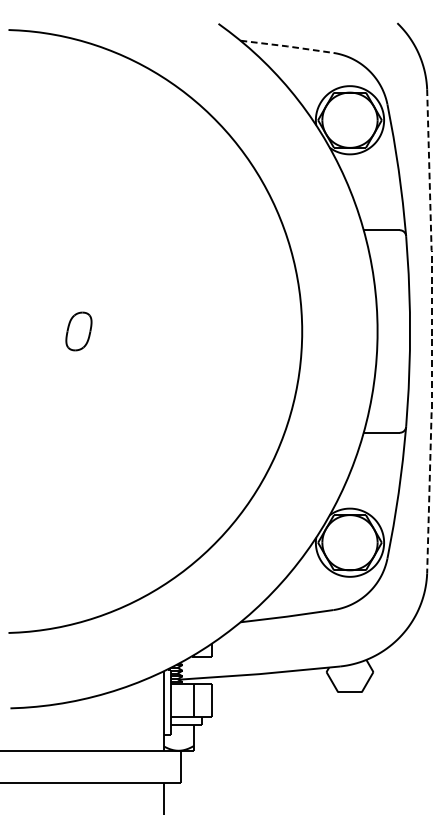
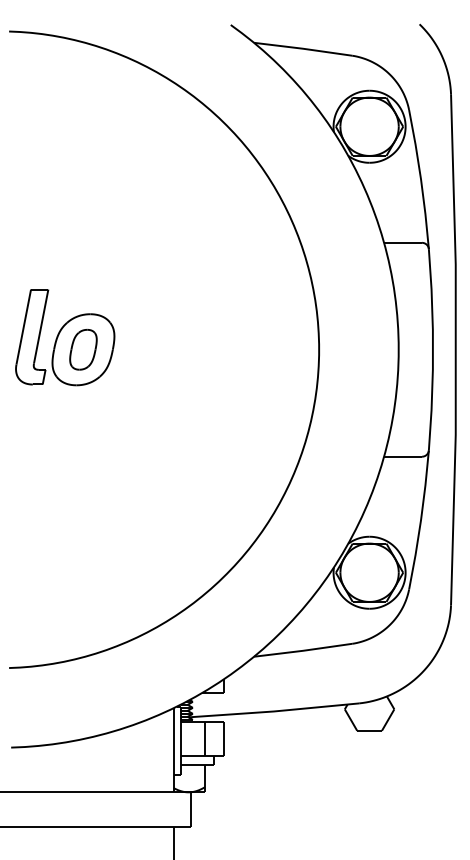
line: (287, 46) -> (303, 48), dashed -> solid
part: (61, 319) -> (65, 337), added
line: (431, 332) -> (455, 350), dashed -> solid

